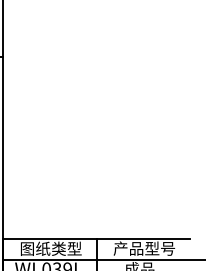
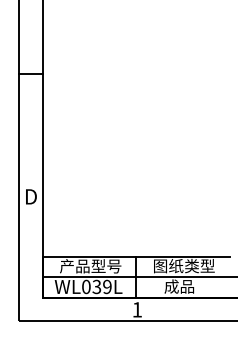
text: (50, 249) -> (90, 266), 图纸类型 -> 产品型号
text: (143, 249) -> (183, 266), 产品型号 -> 图纸类型

